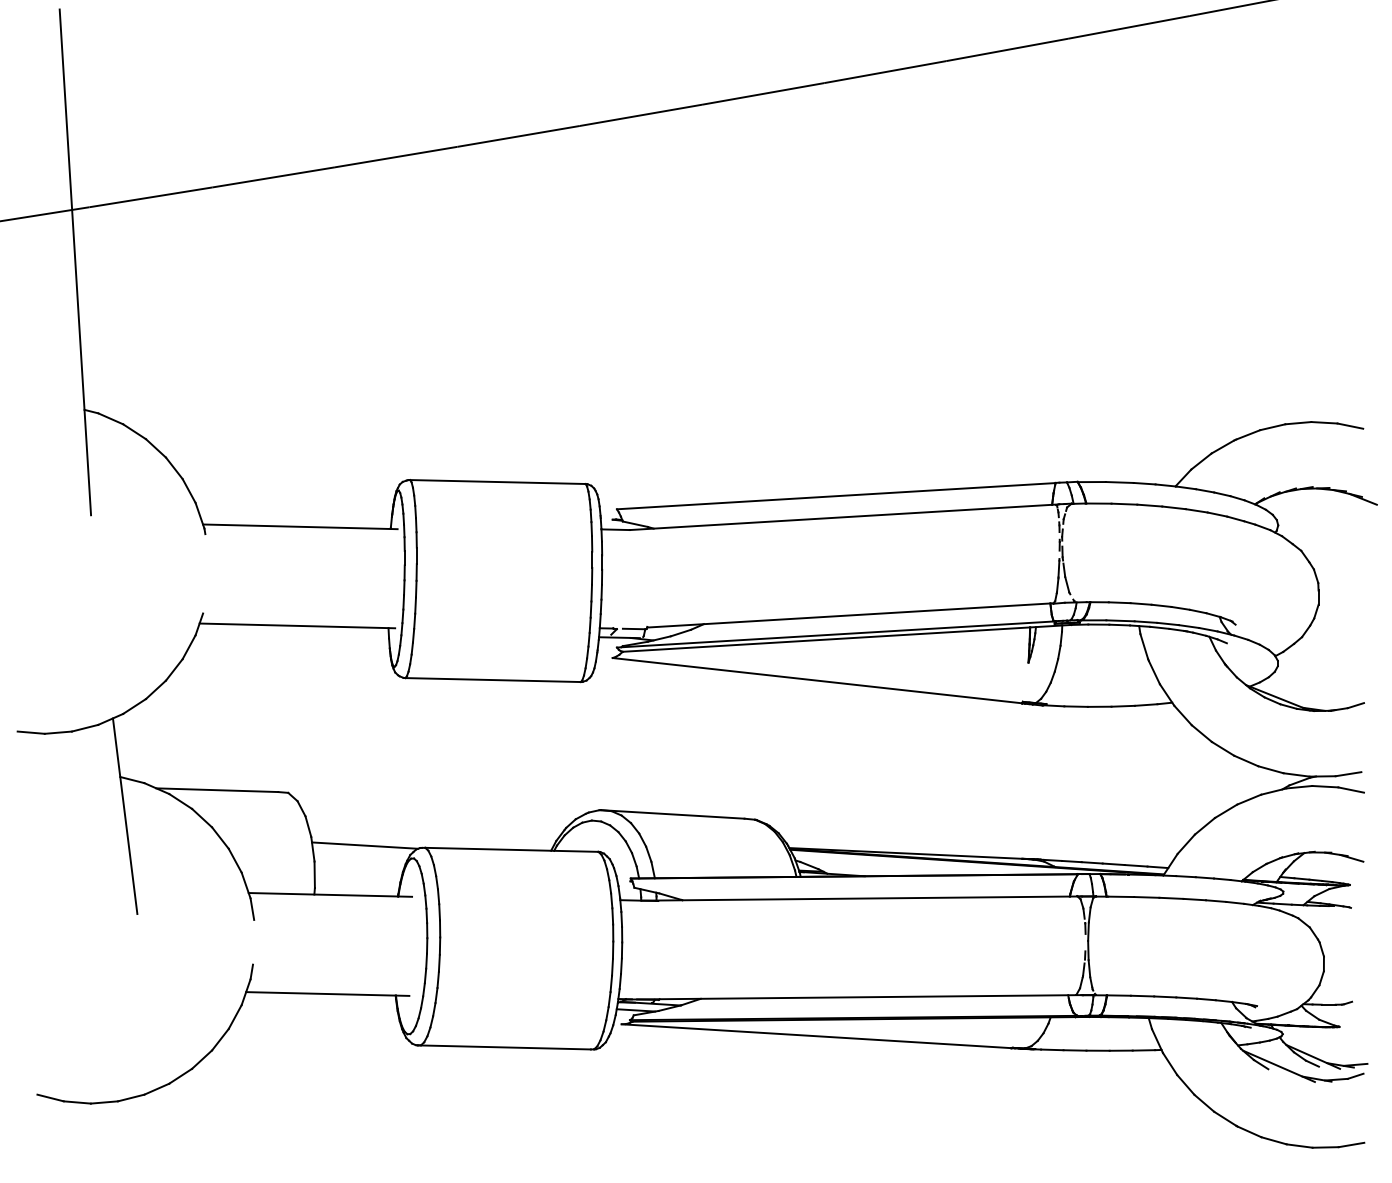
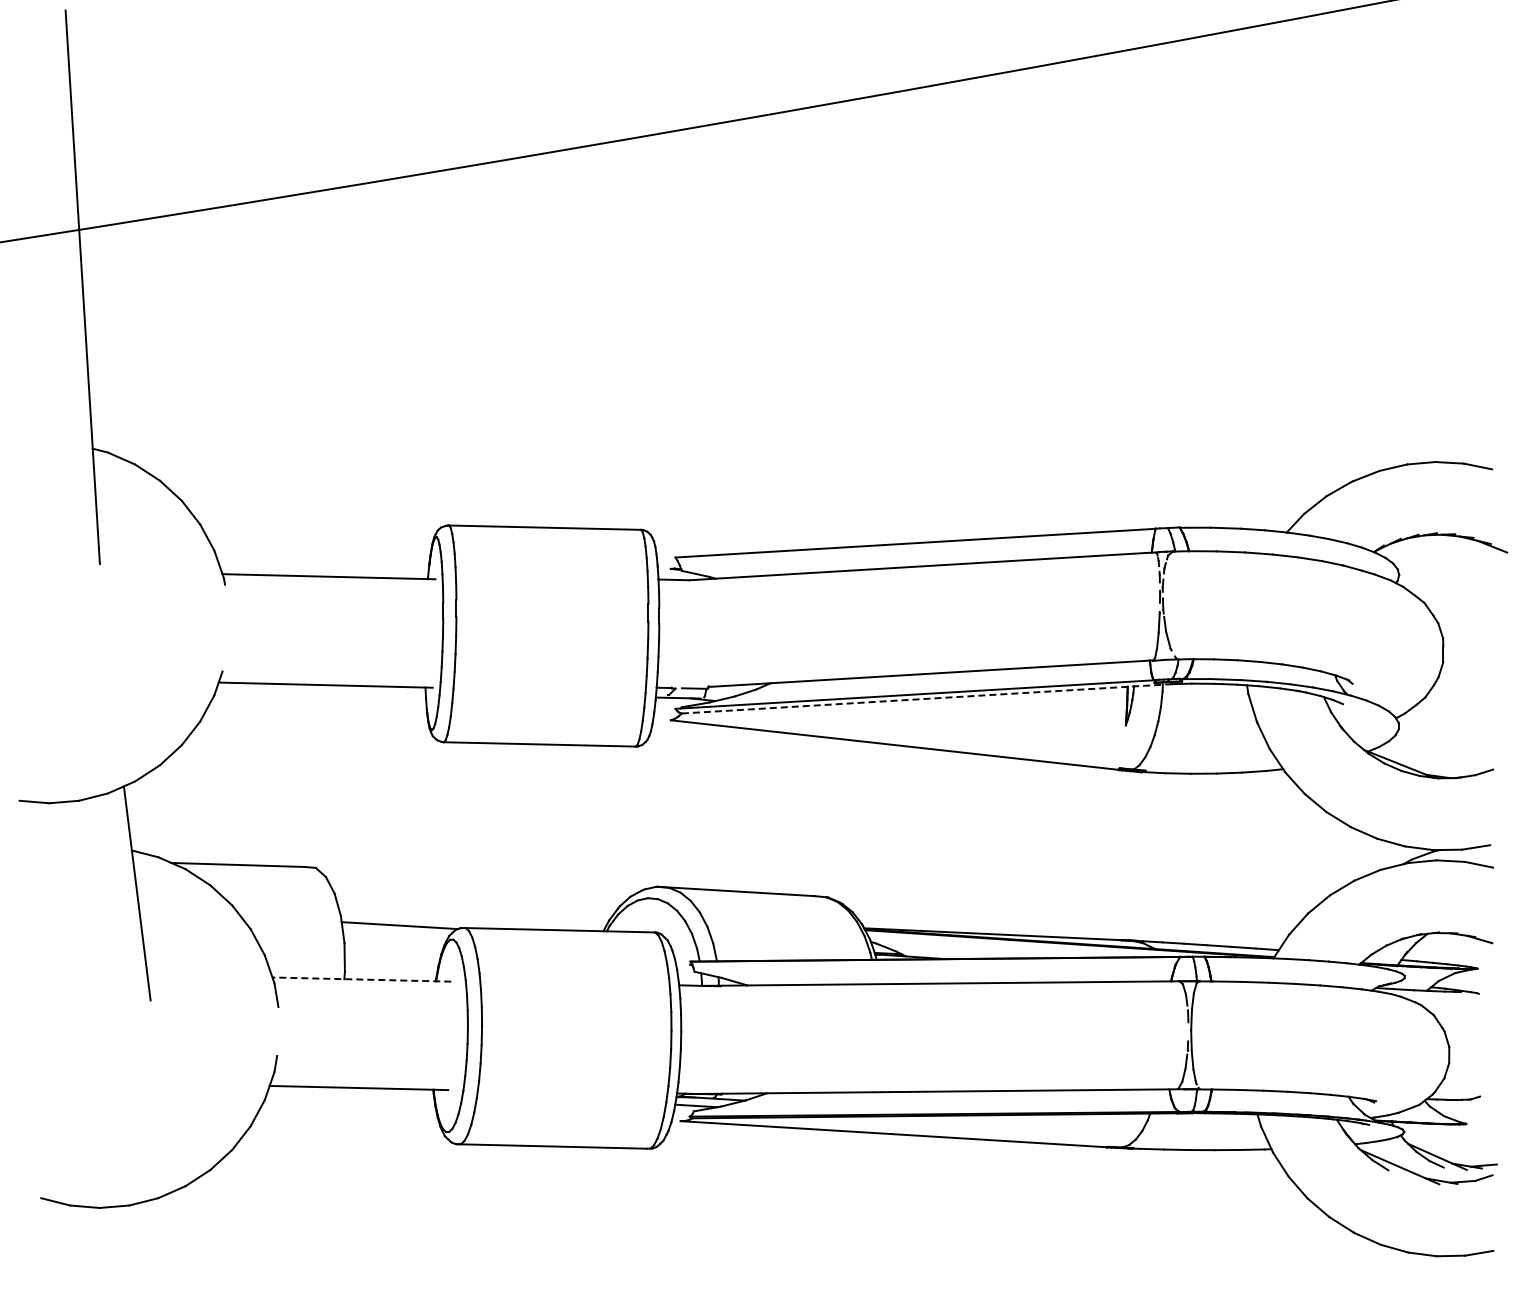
line: (847, 638) -> (927, 698), solid -> dashed
line: (330, 894) -> (361, 979), solid -> dashed

